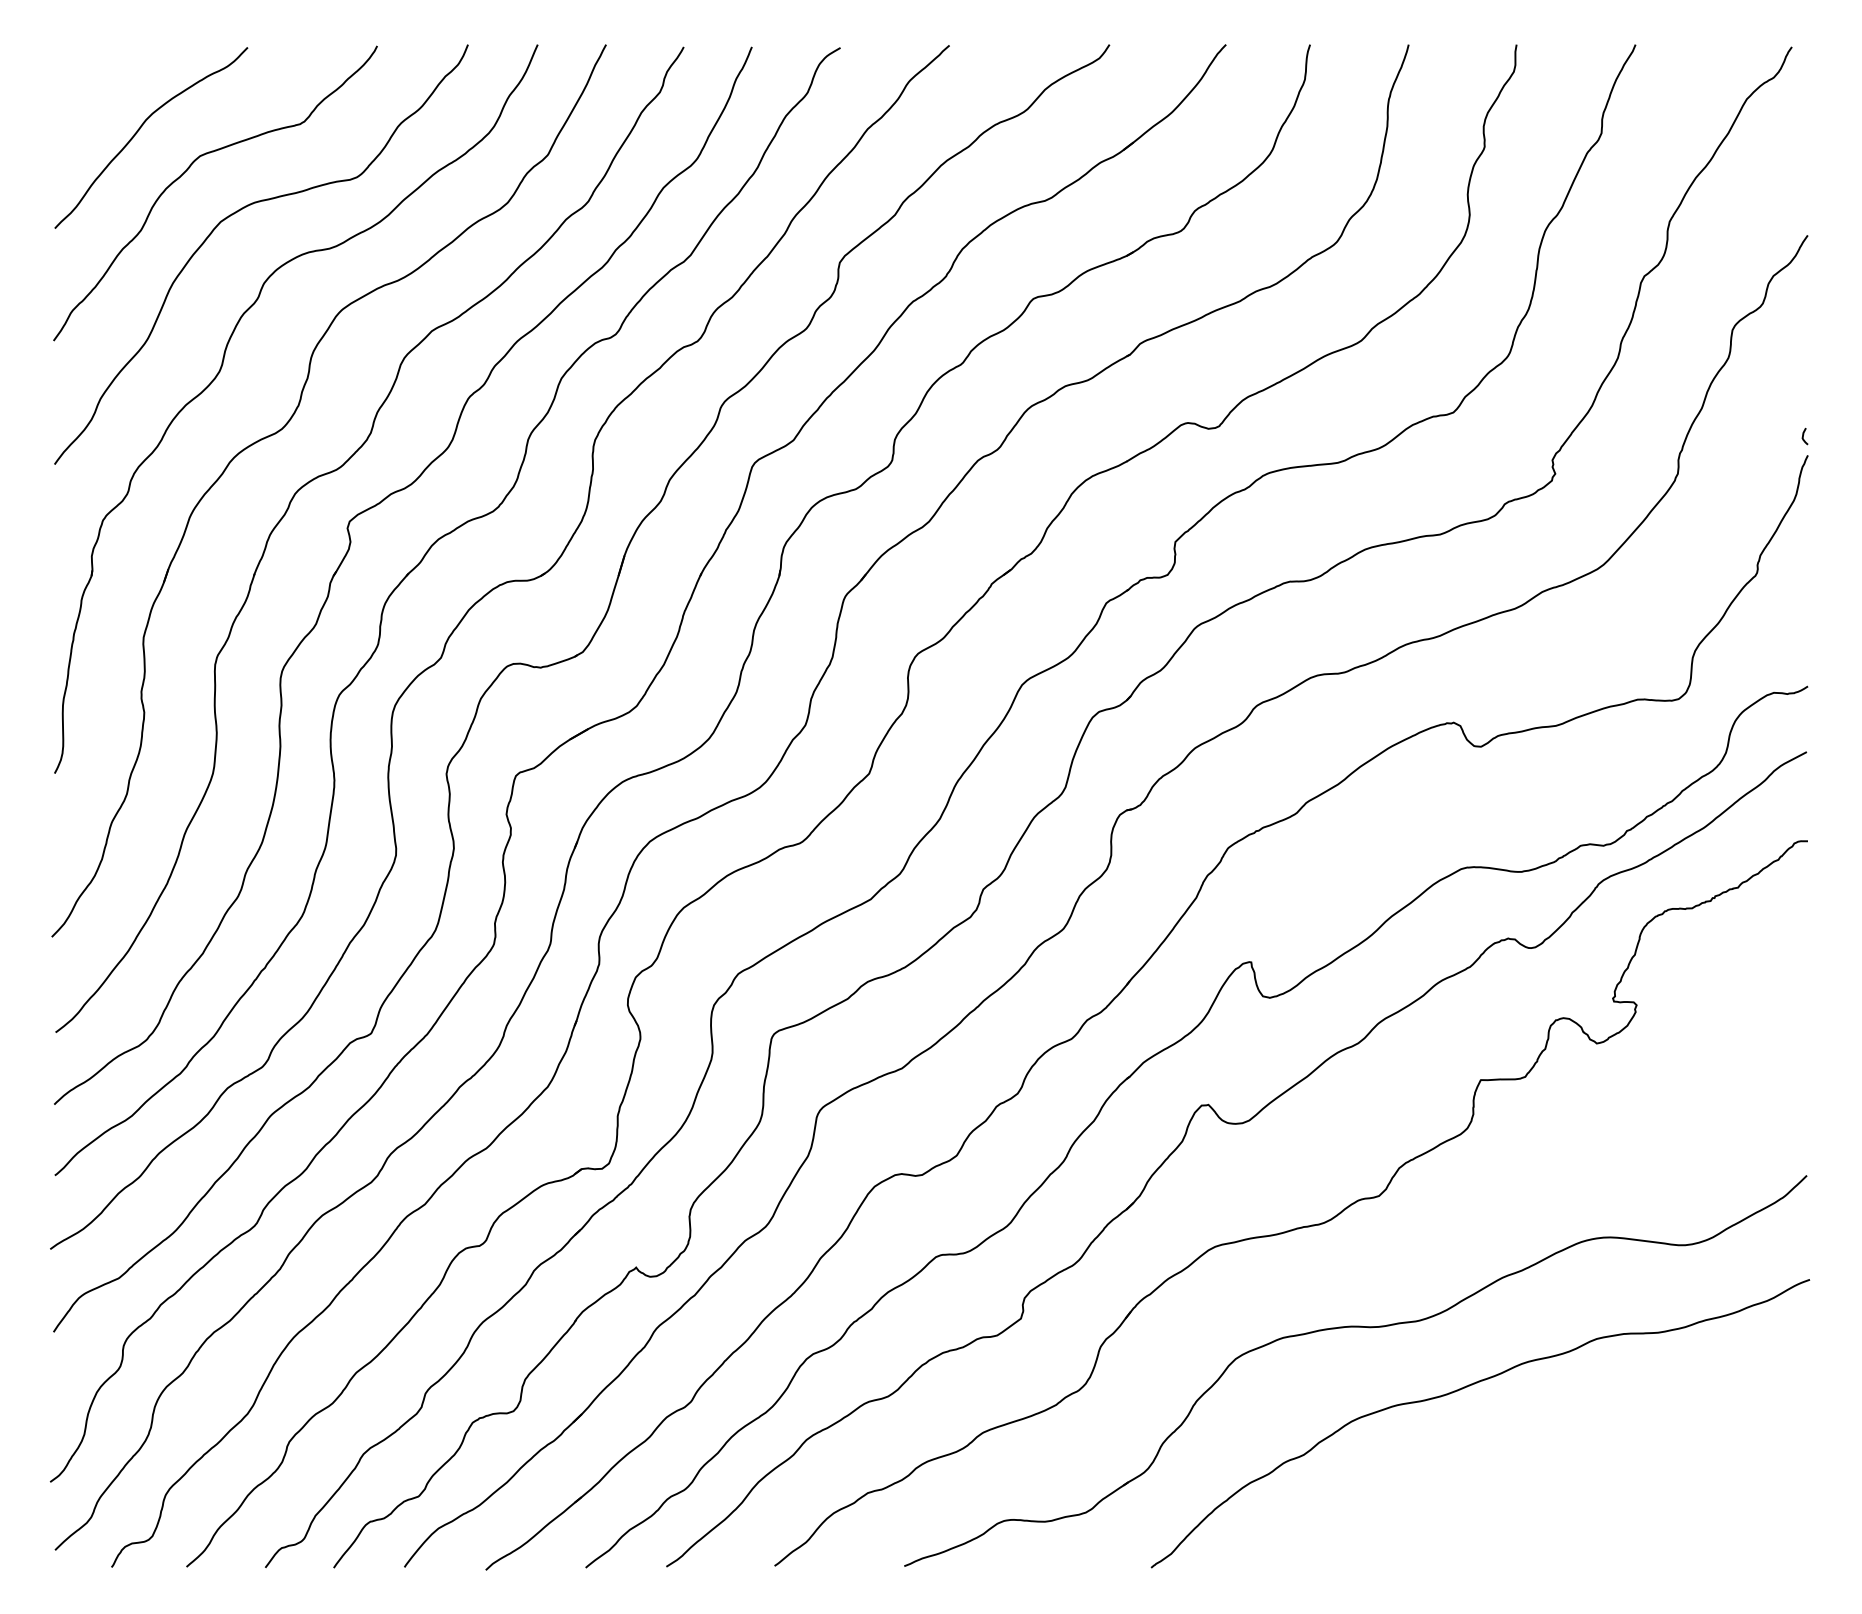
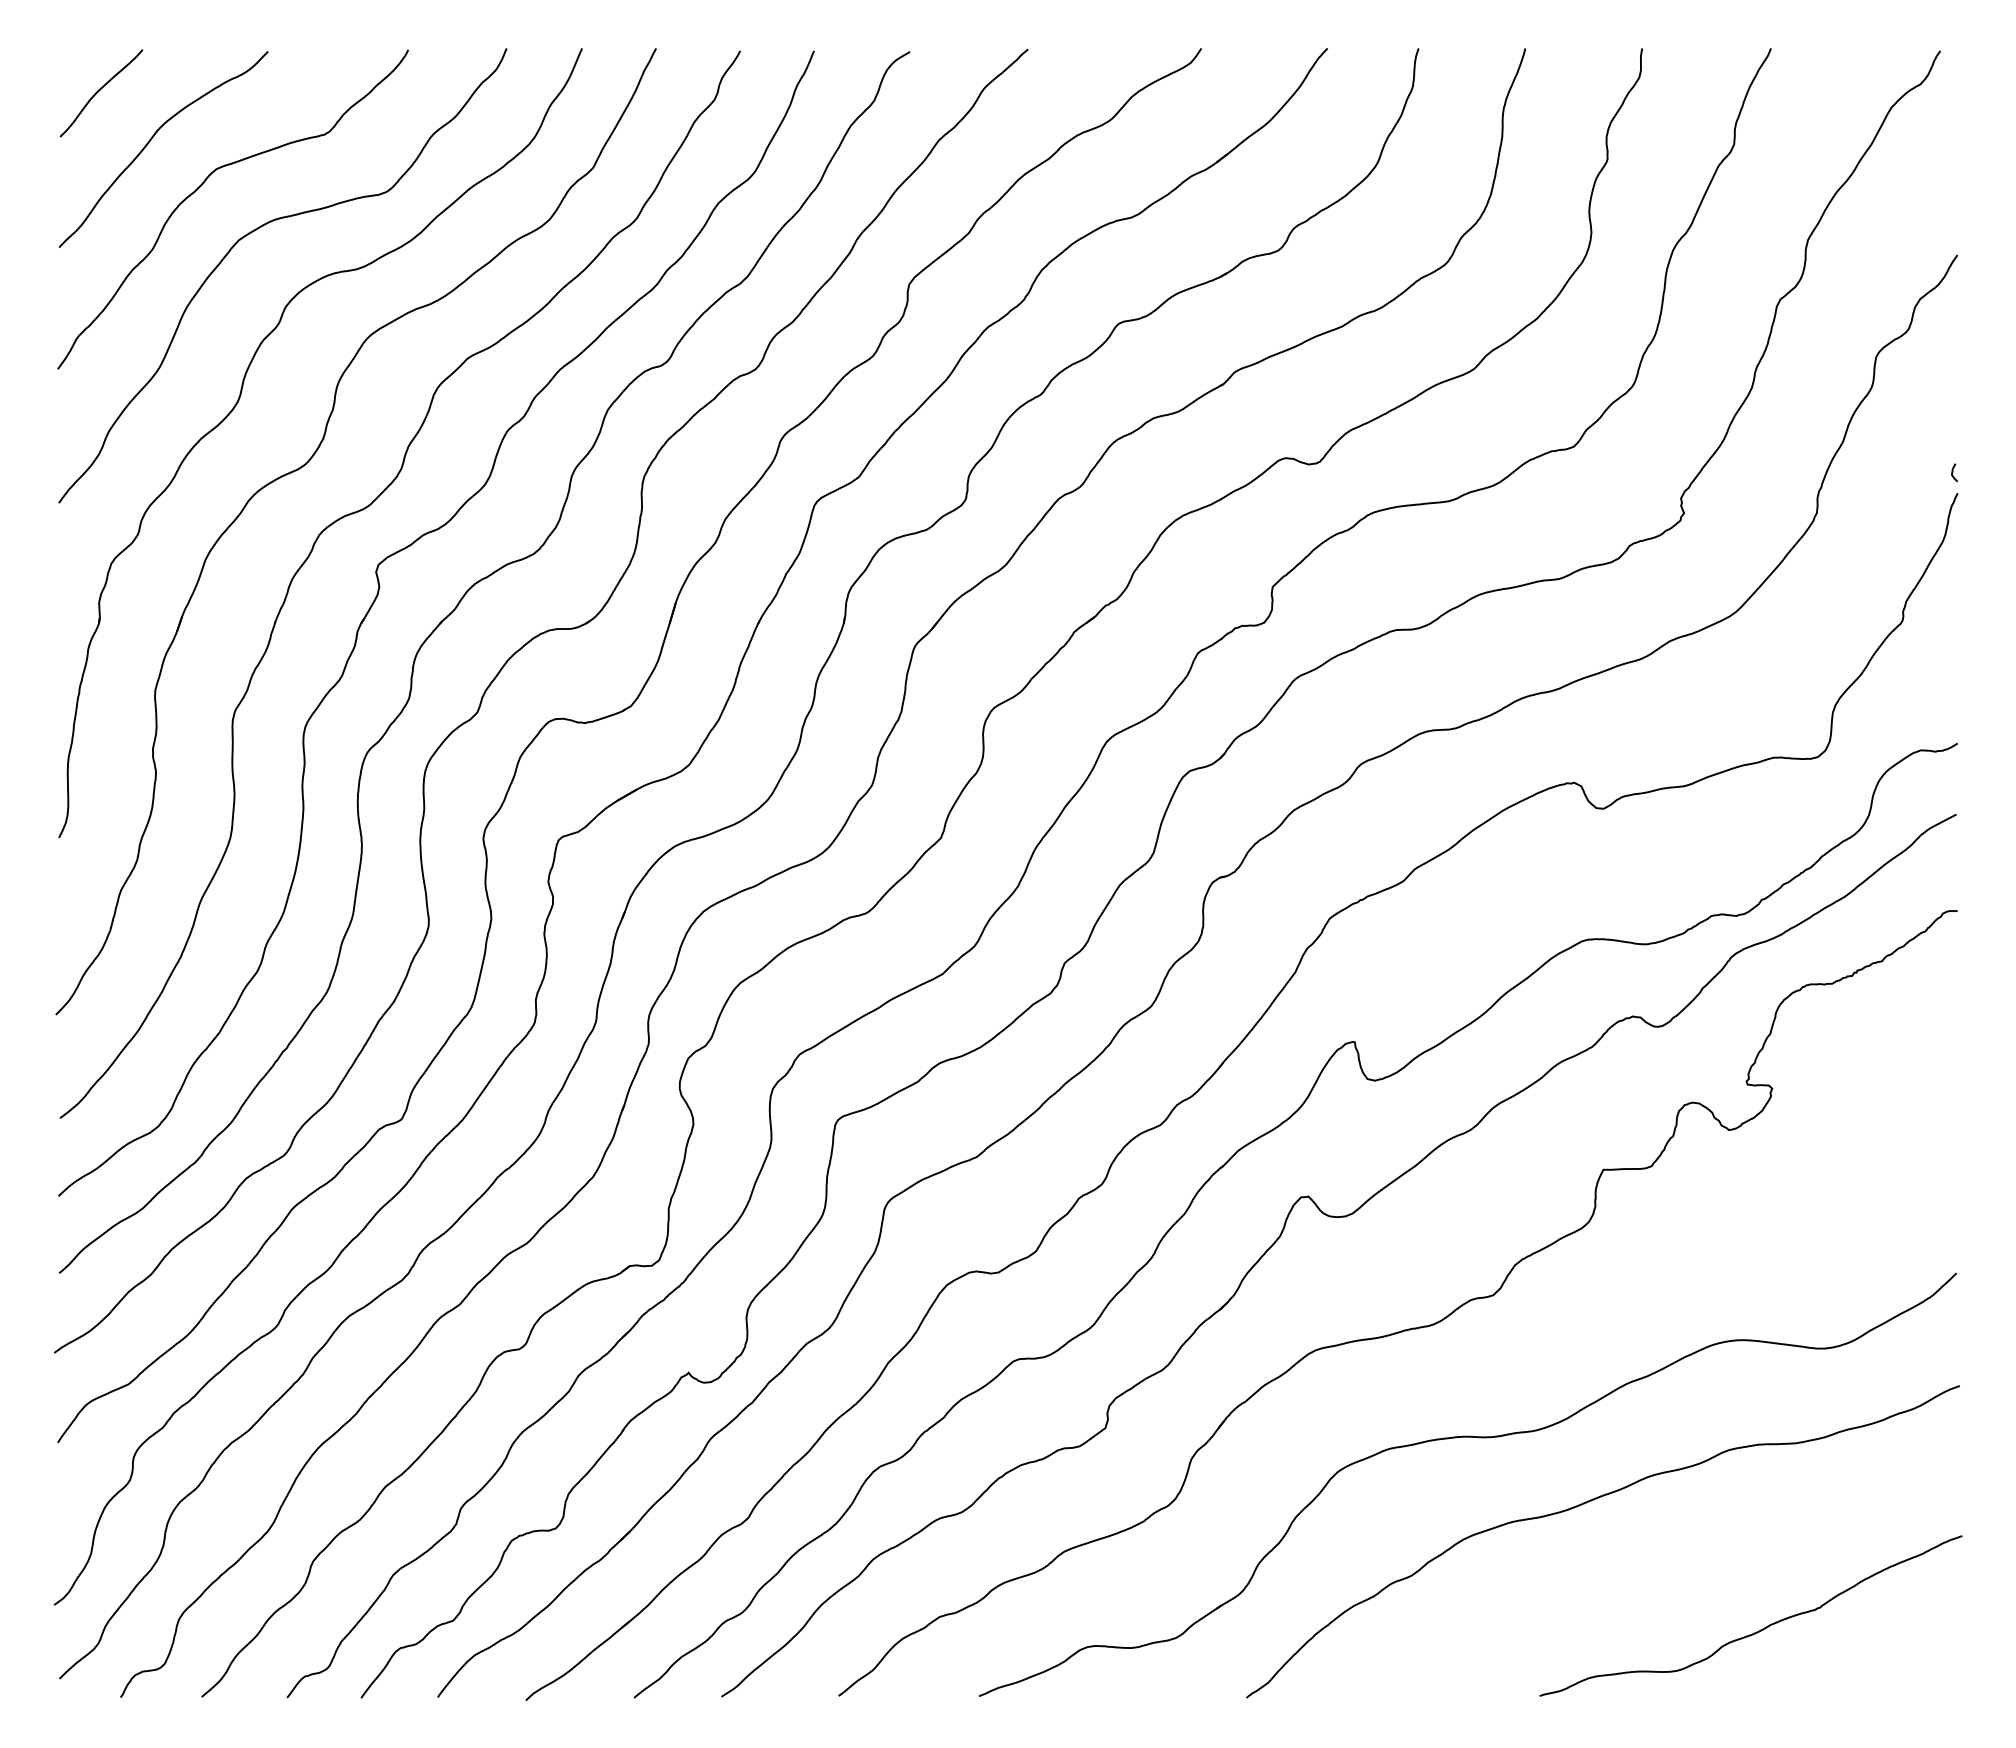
curve: (92, 84) -> (99, 91), added
curve: (1624, 1505) -> (1758, 1630), added

